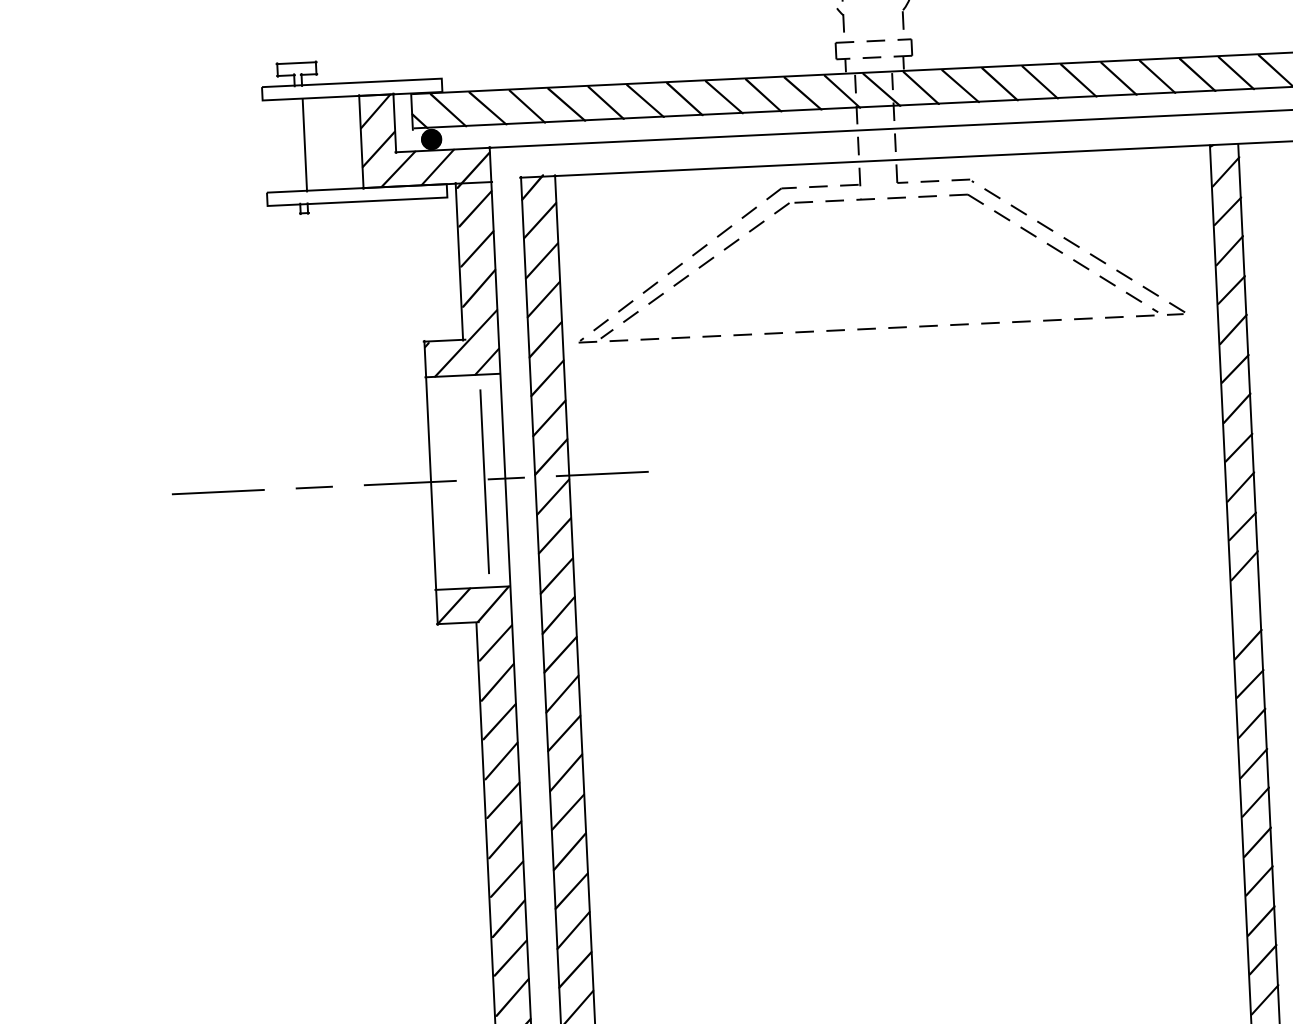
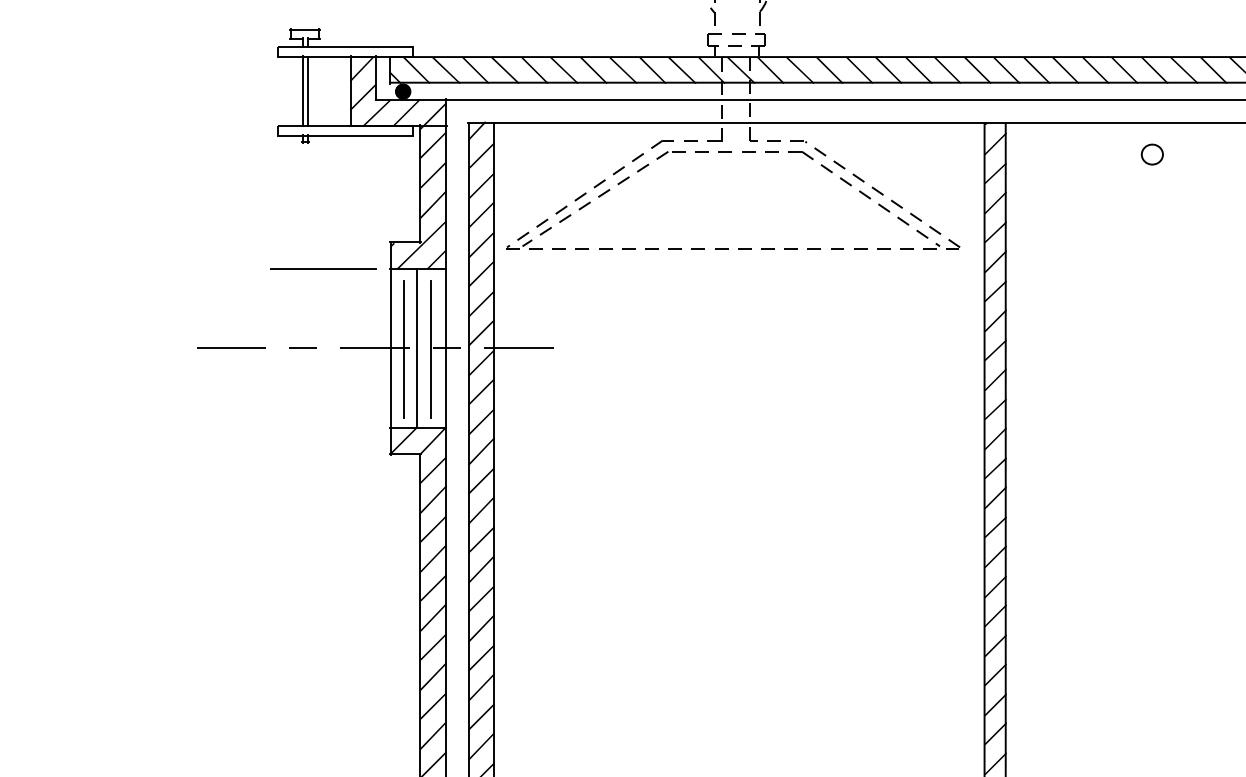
line: (297, 145) -> (302, 91), added
line: (336, 380) -> (323, 268), added
line: (466, 480) -> (417, 347), added
line: (448, 482) -> (403, 348), added
fill: (1246, 604) -> (995, 467), added

